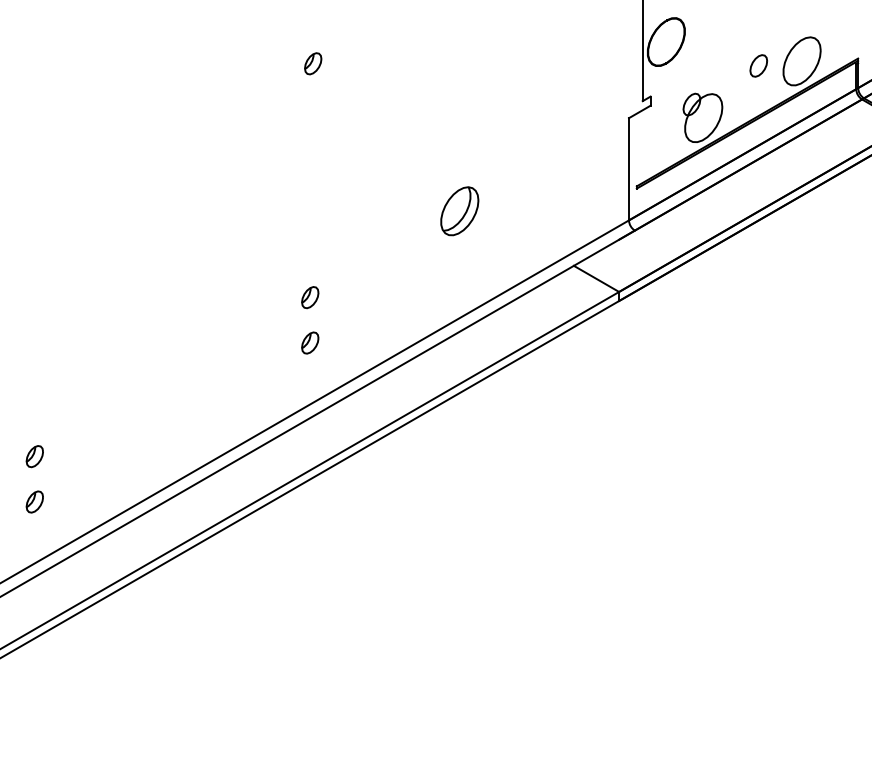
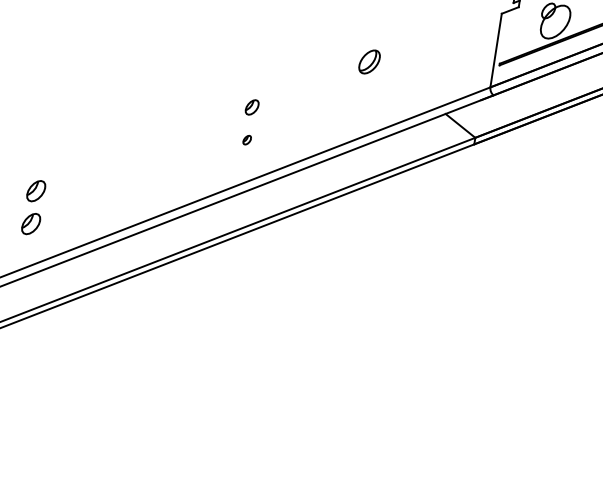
part: (459, 211) -> (369, 62), size x0.7
part: (310, 342) -> (247, 139), size x0.6
part: (34, 456) -> (35, 191), size x1.4
part: (34, 501) -> (30, 223), size x1.4

